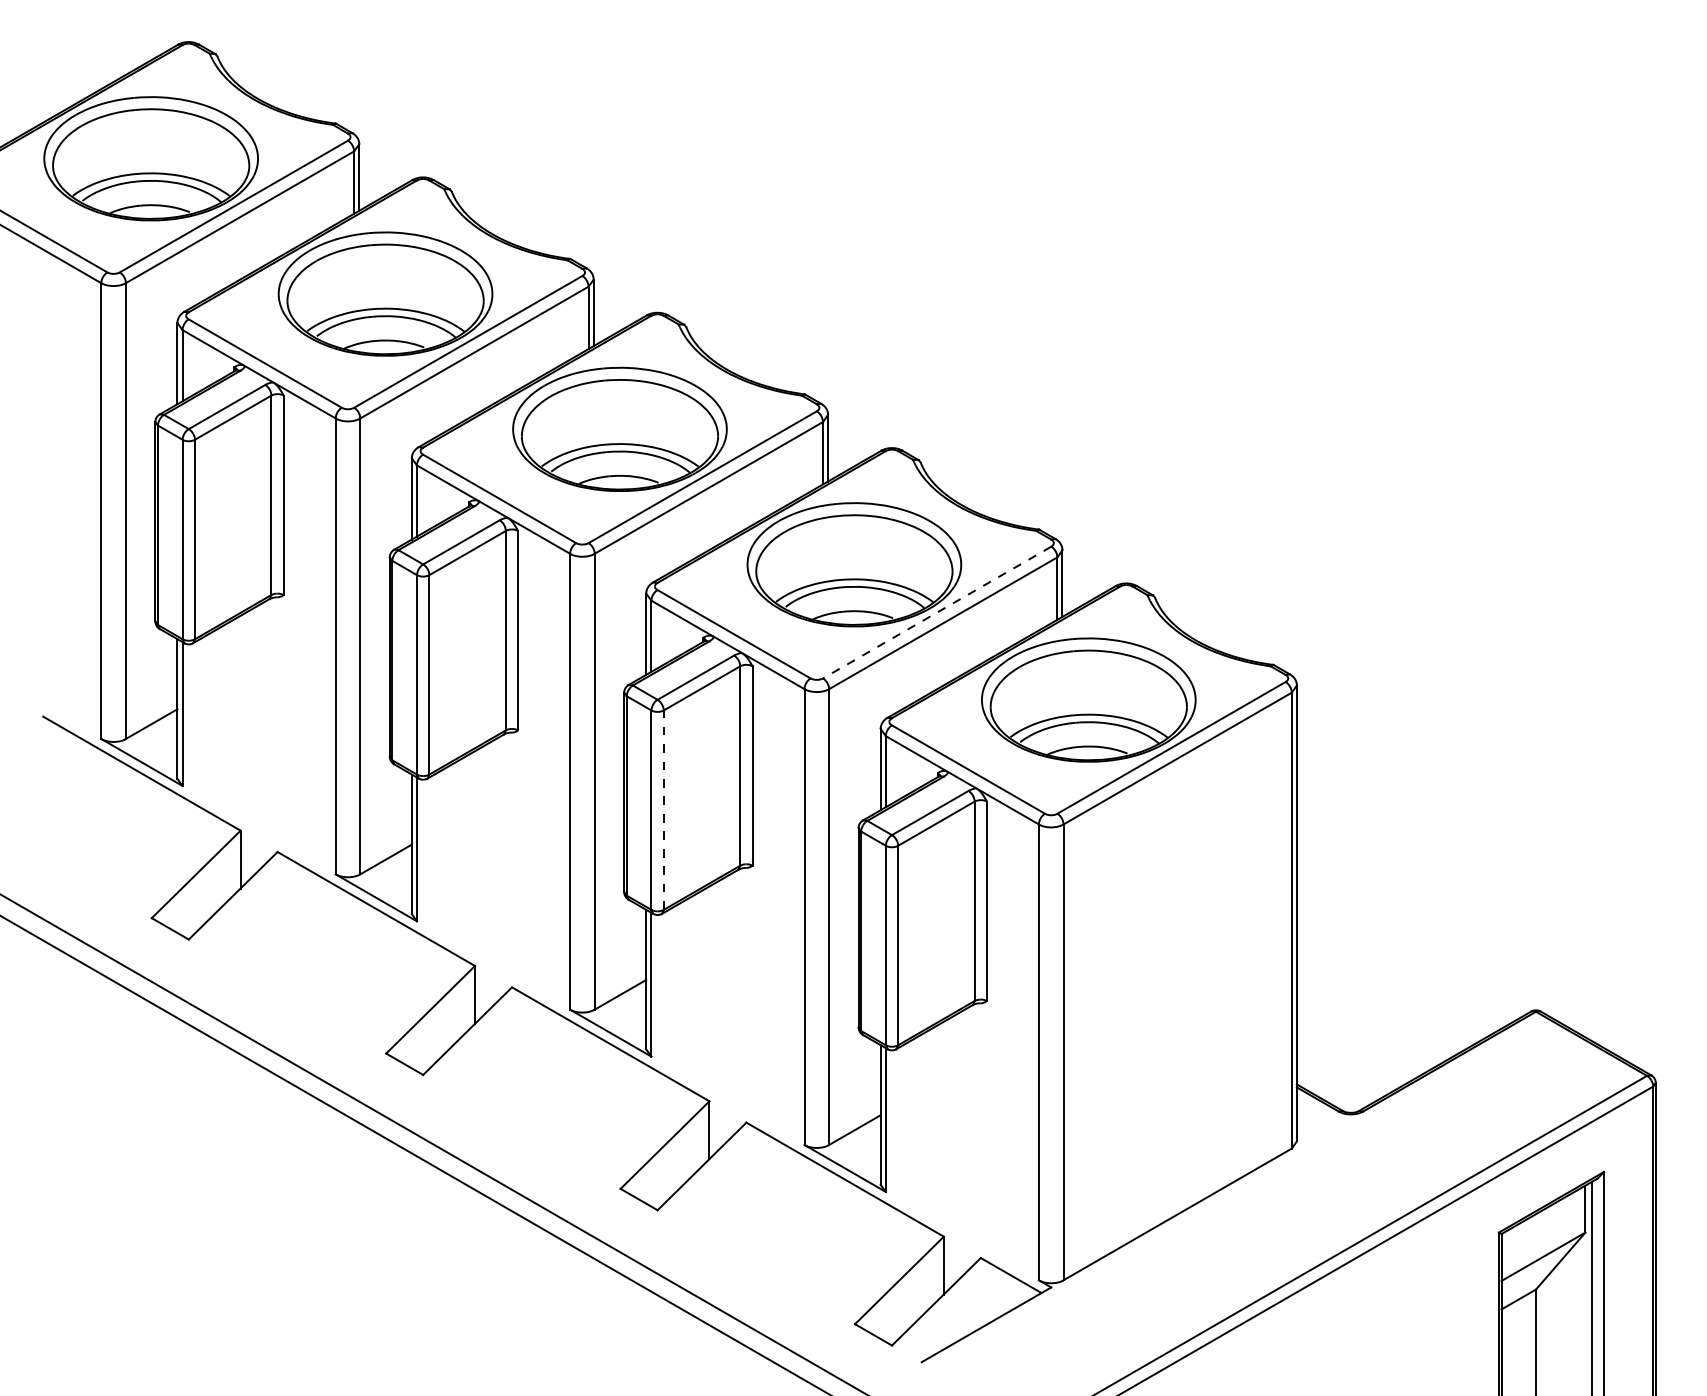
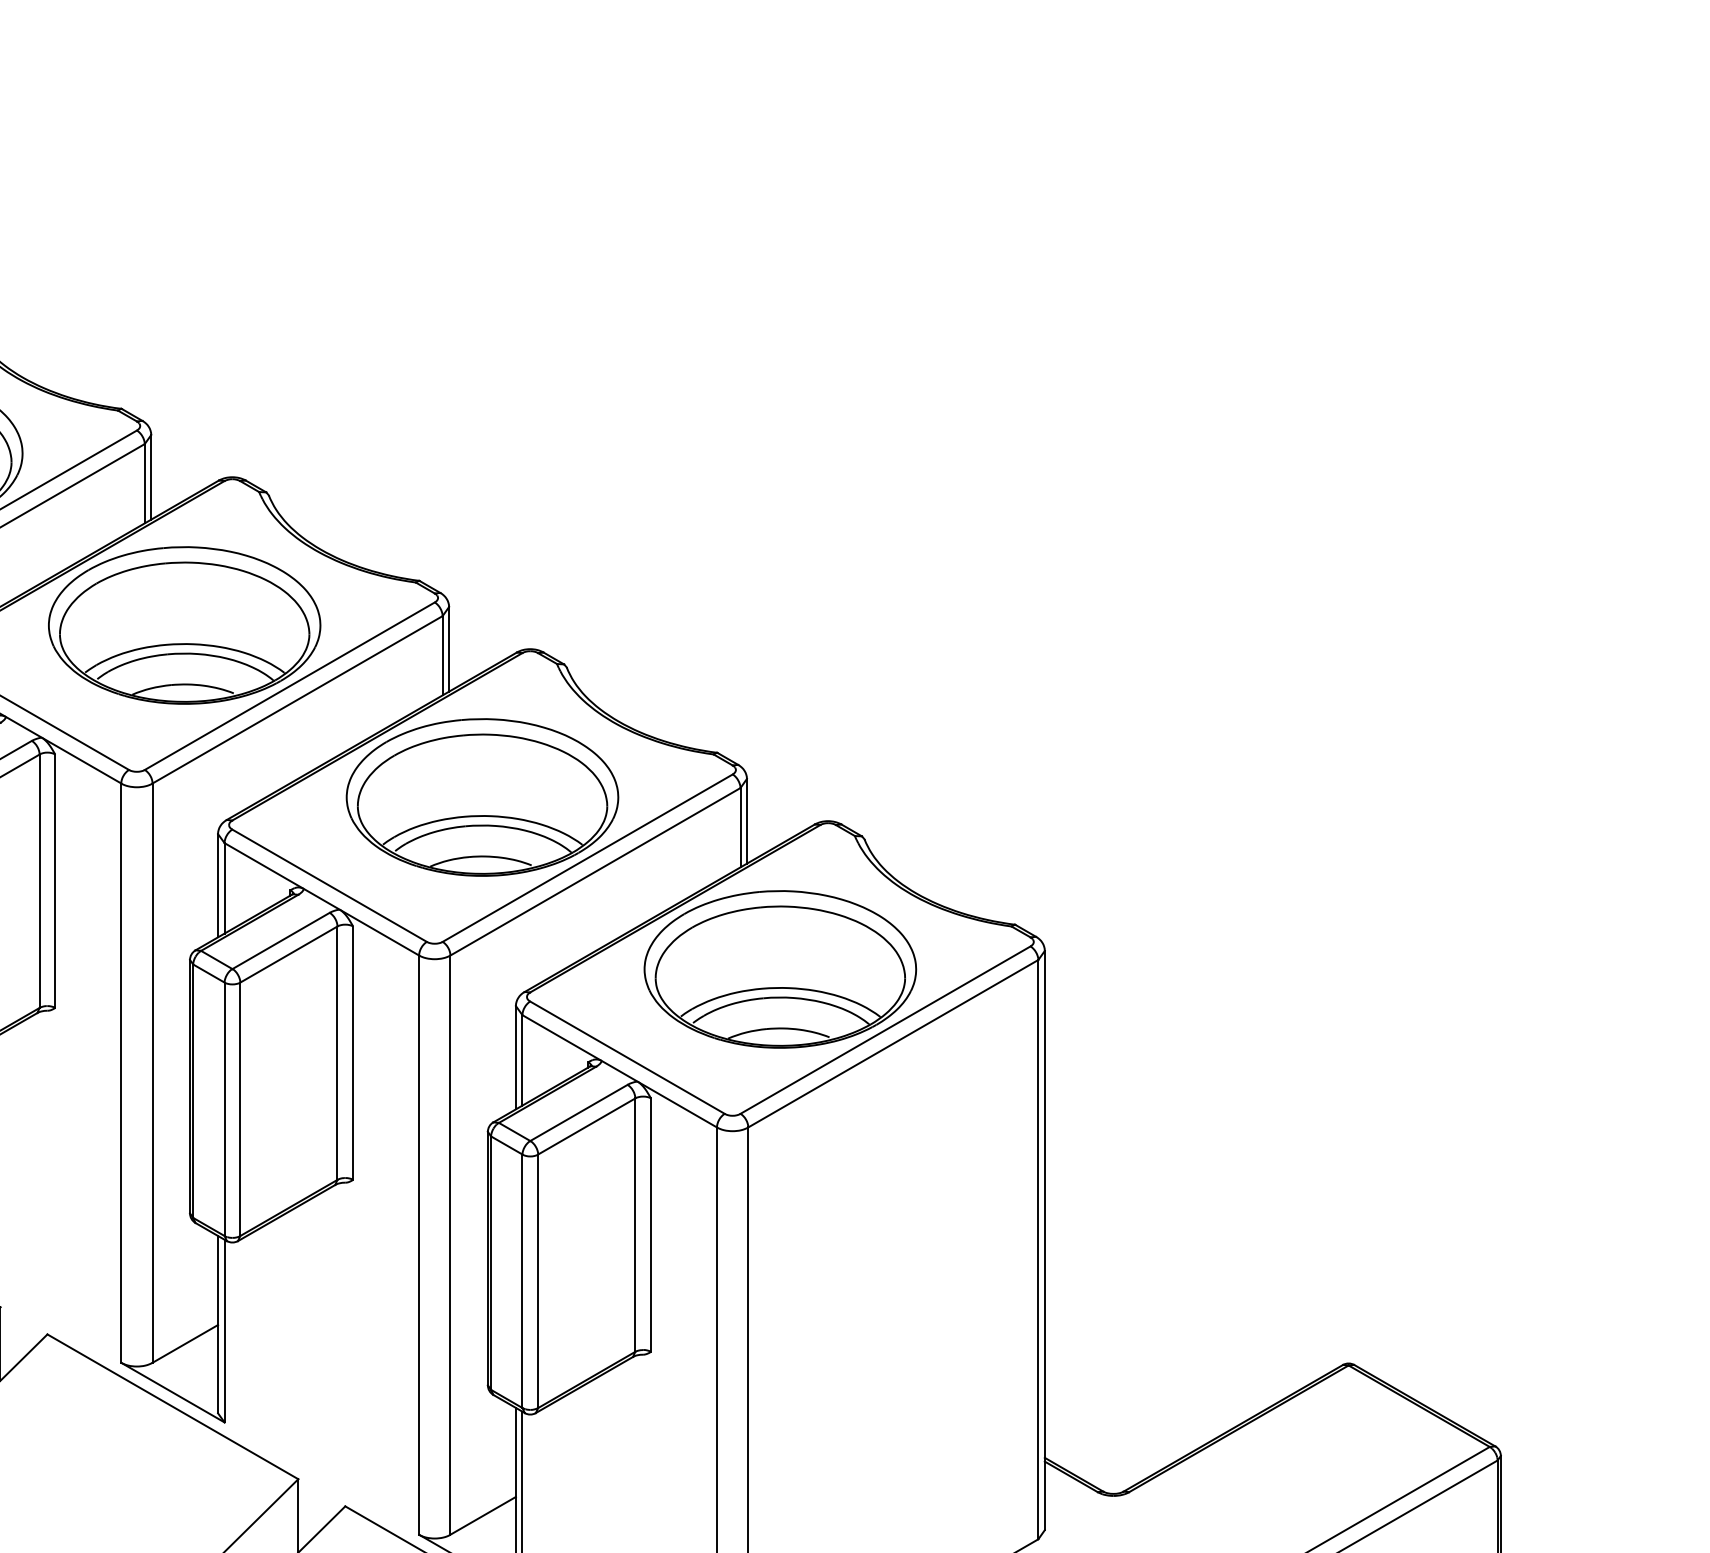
line: (937, 612) -> (588, 858), dashed -> solid
line: (663, 810) -> (239, 1109), dashed -> solid

